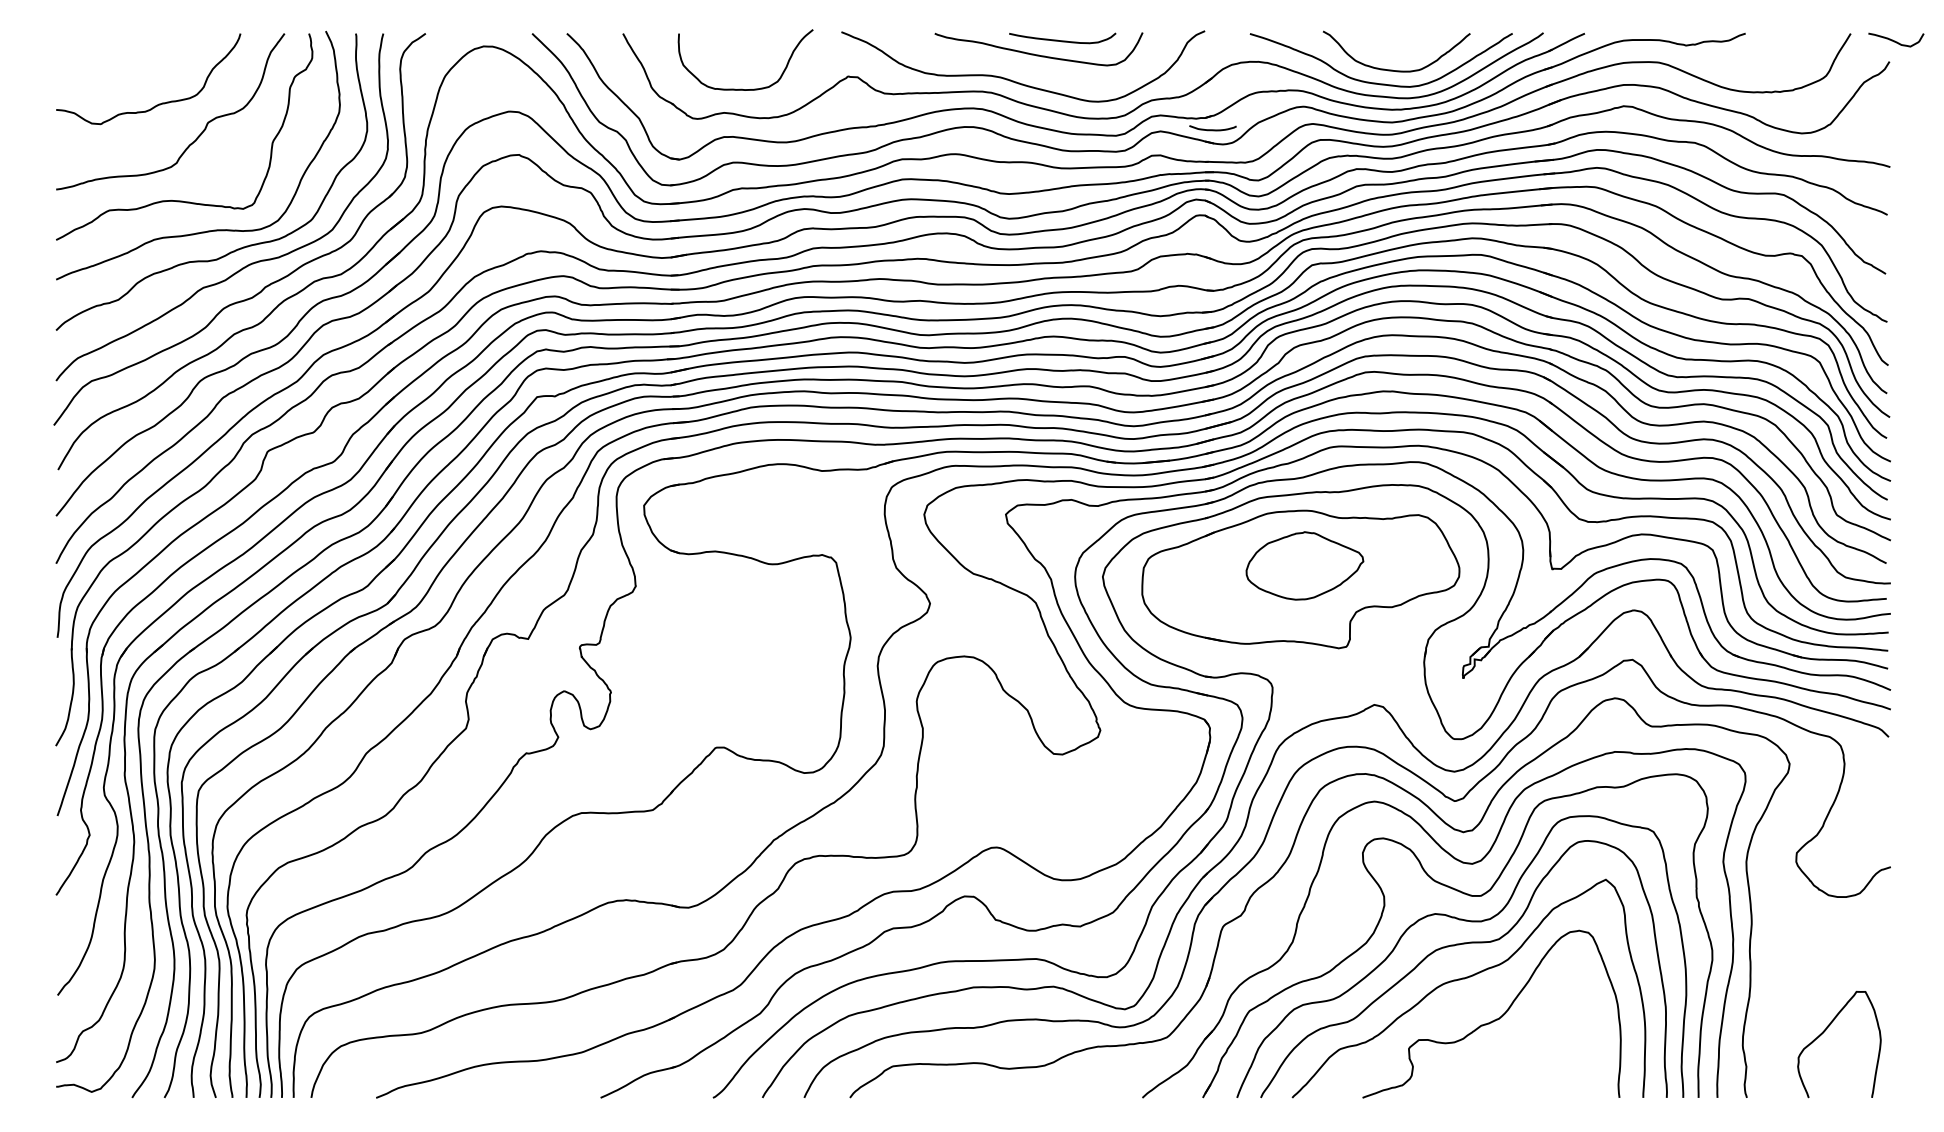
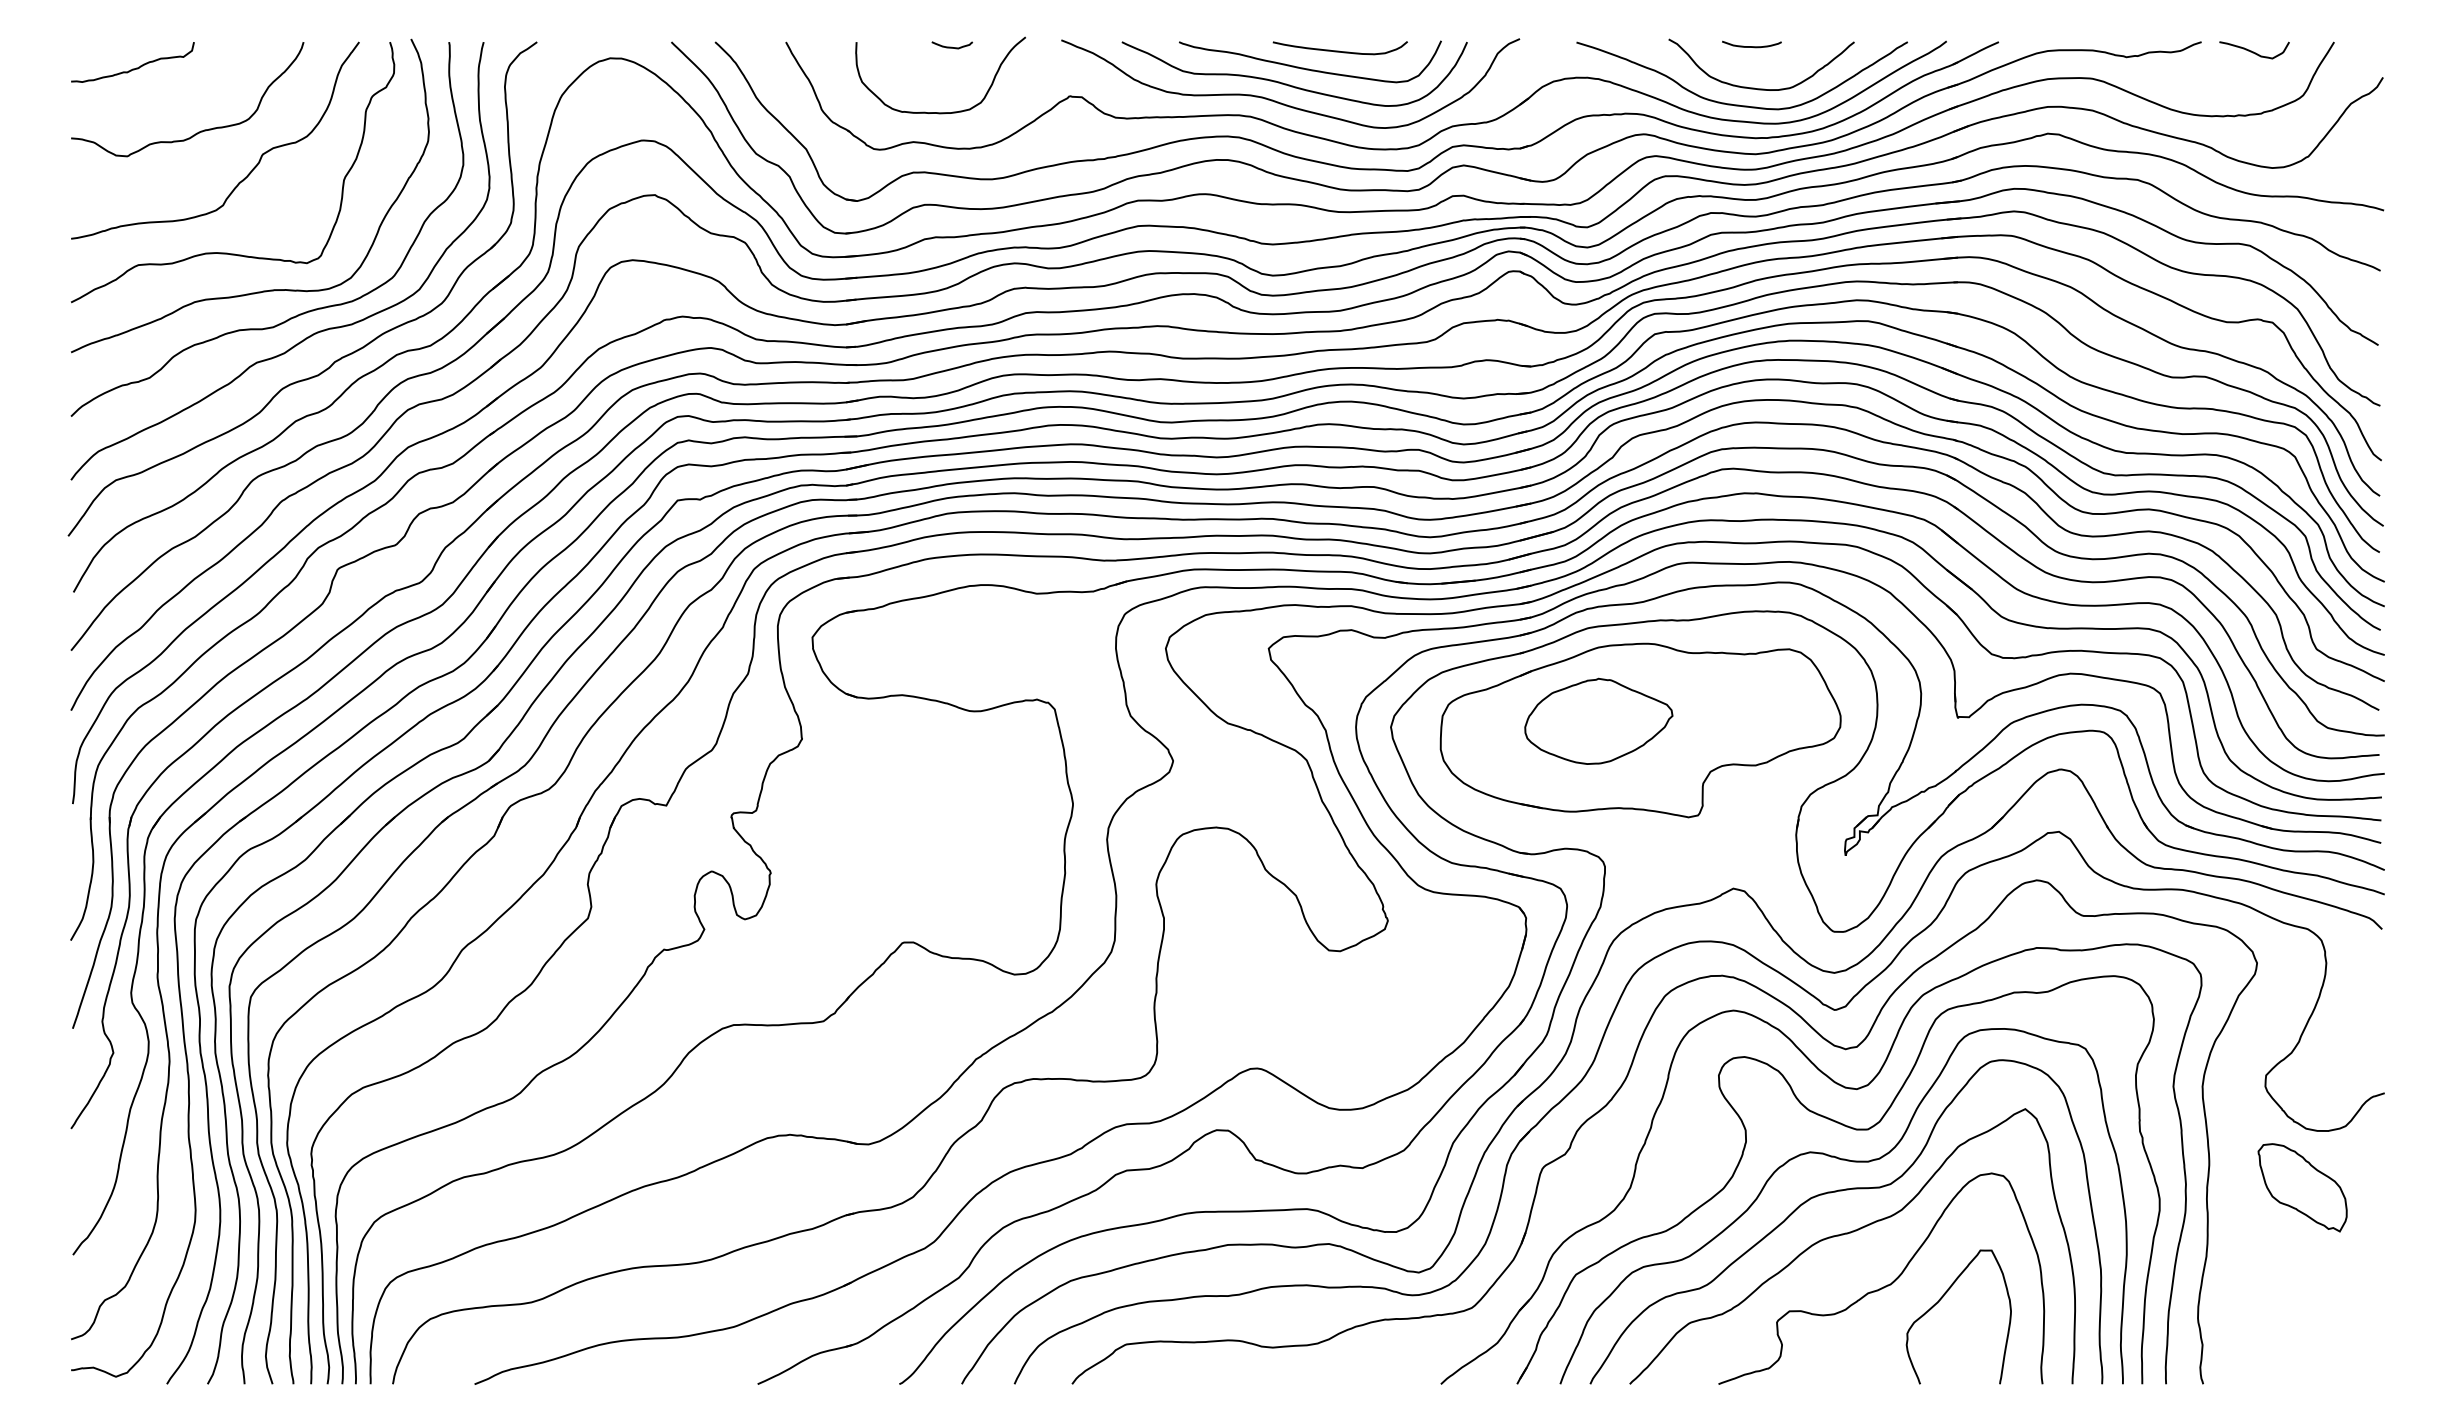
curve: (754, 37) -> (951, 46), added
curve: (1895, 41) -> (2253, 51), moved
curve: (104, 54) -> (132, 68), added
curve: (1025, 67) -> (1293, 85), added
curve: (1212, 129) -> (1751, 46), moved
part: (1304, 565) -> (1598, 720), moved
part: (1825, 941) -> (2302, 1187), added
curve: (1823, 1033) -> (1938, 1303), moved

